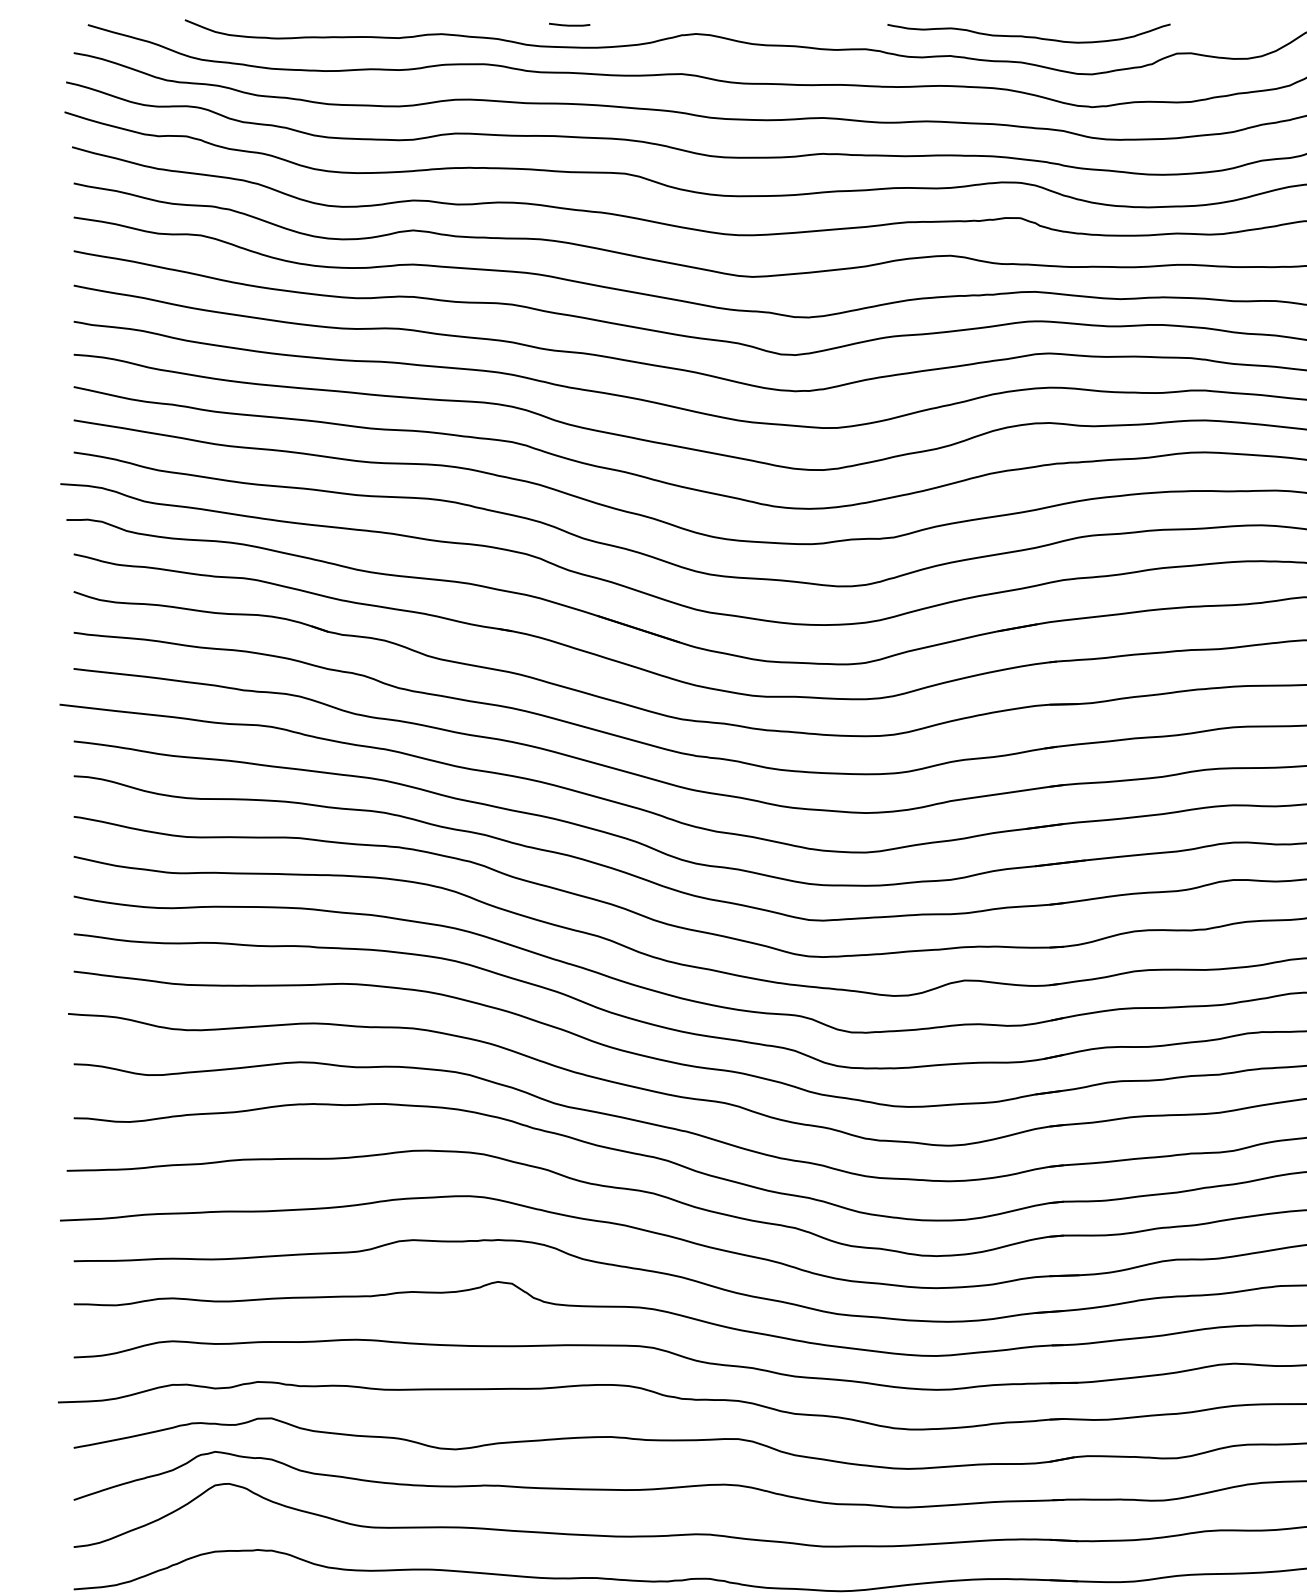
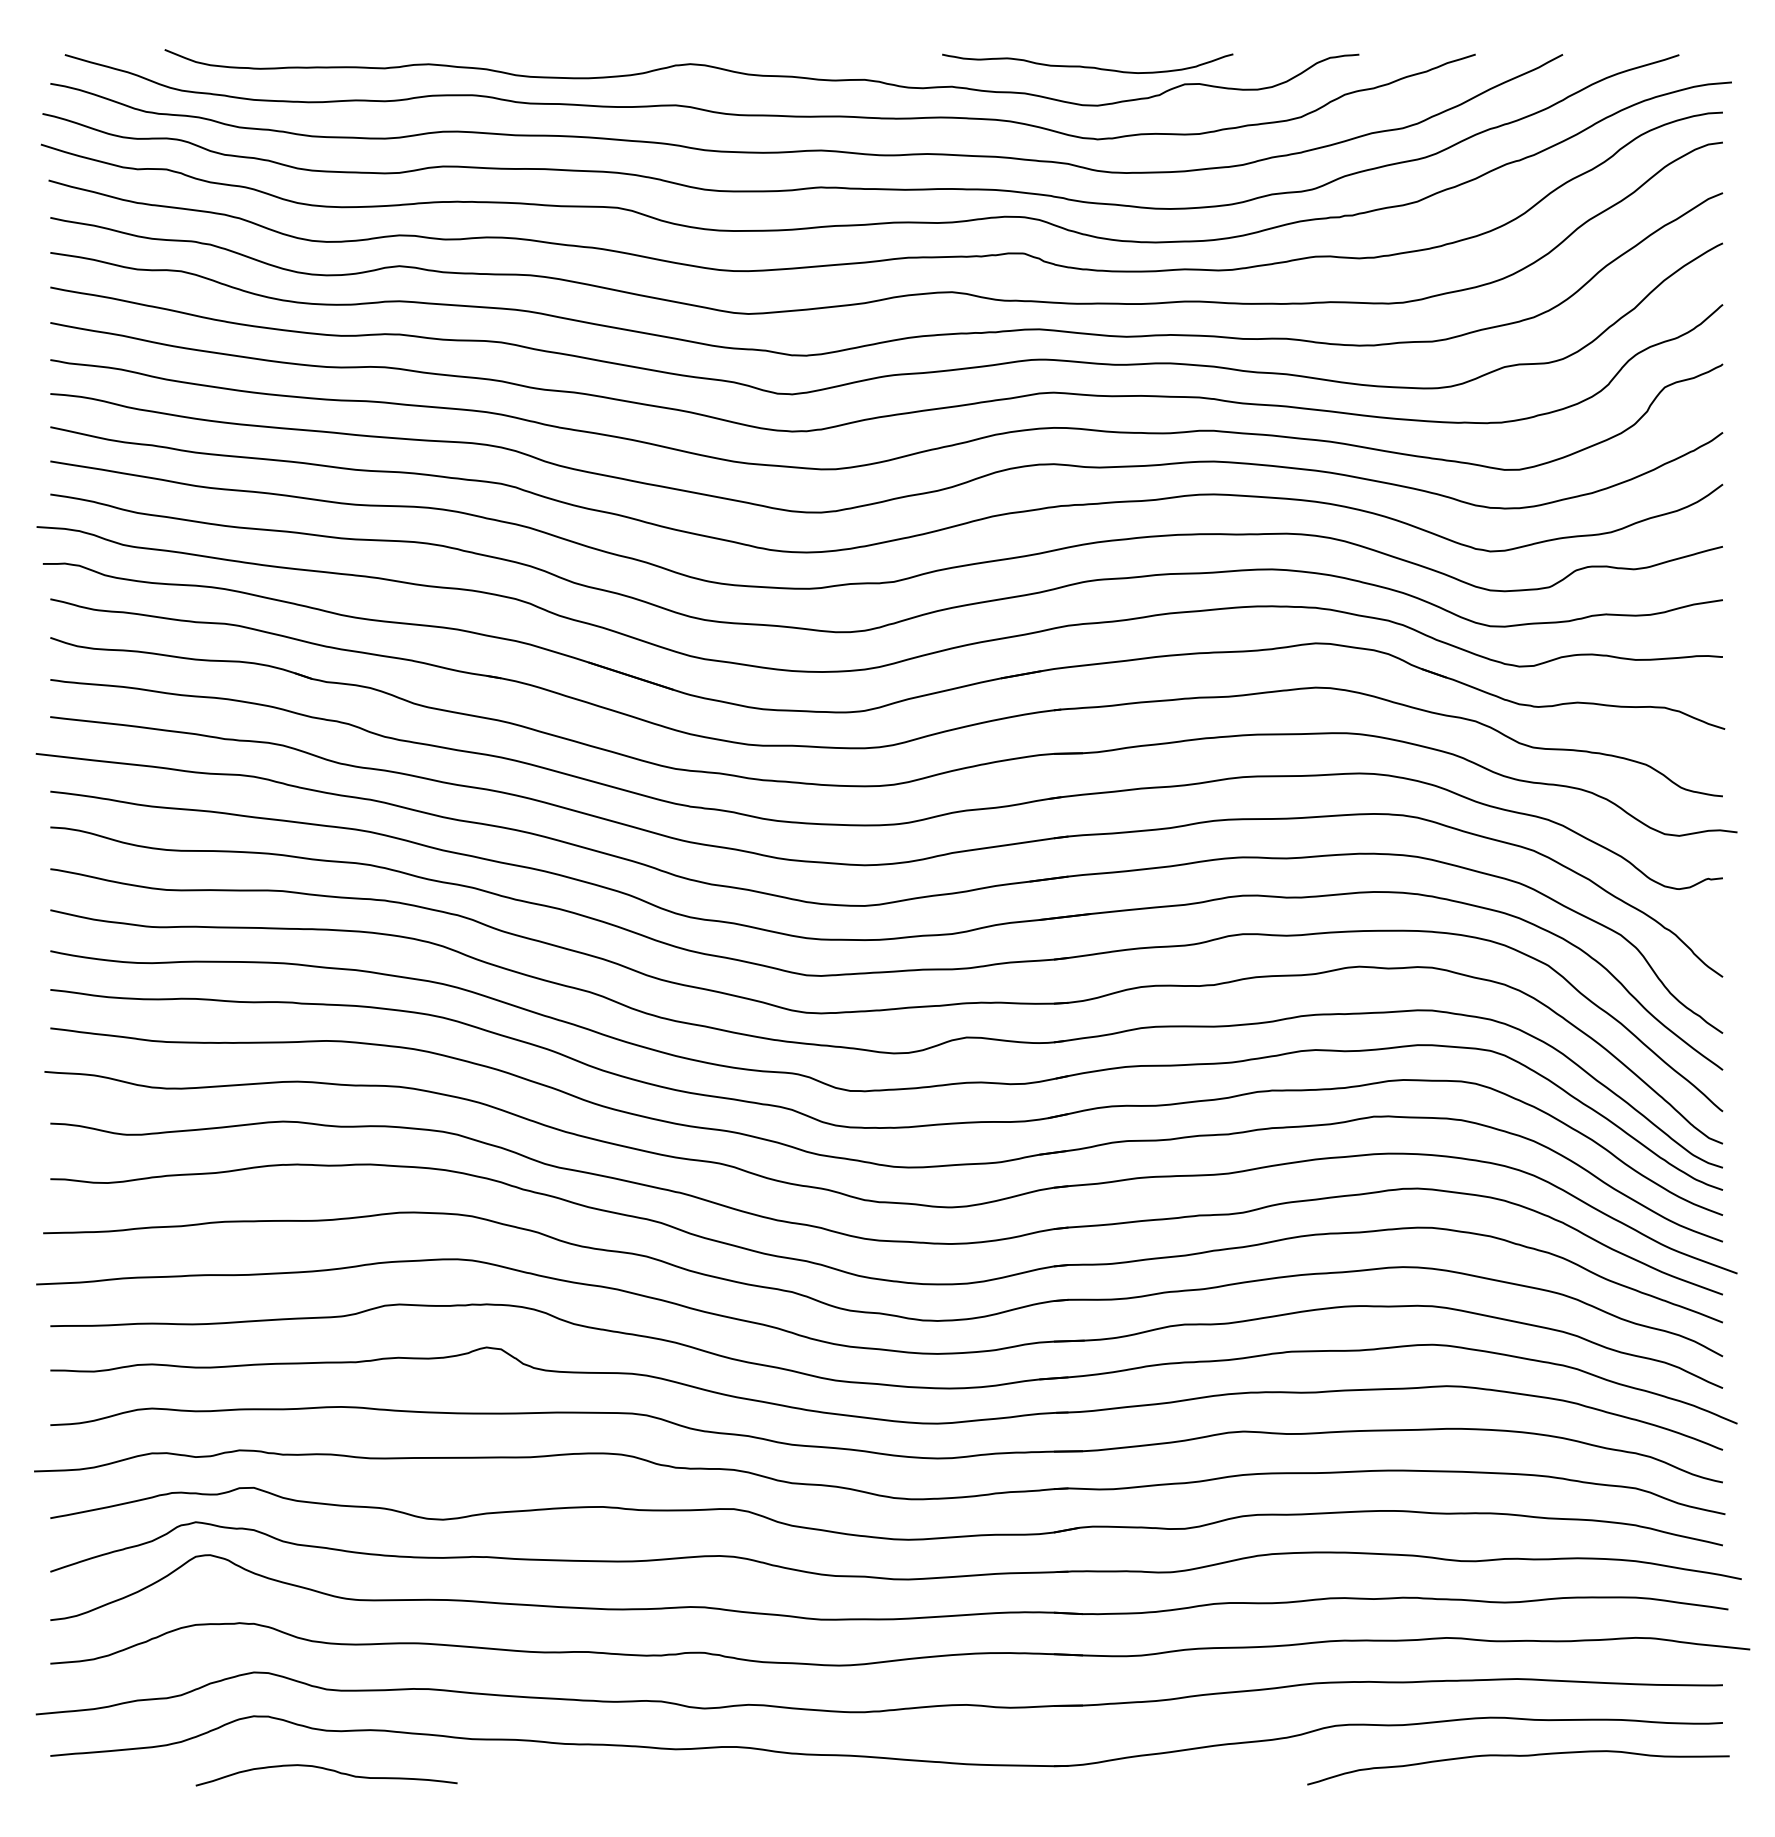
line: (569, 24) -> (560, 54), removed
curve: (1028, 36) -> (1087, 66), moved

